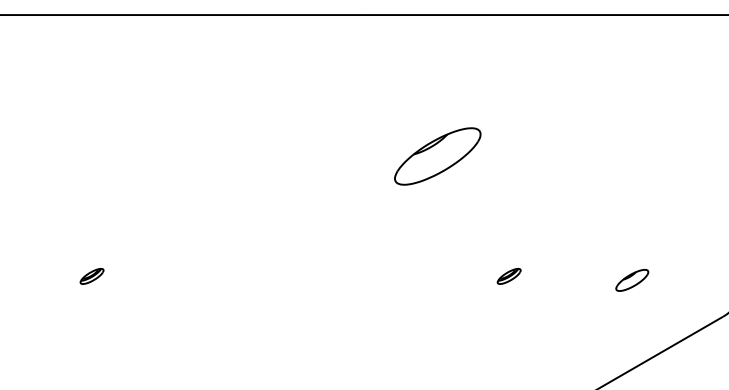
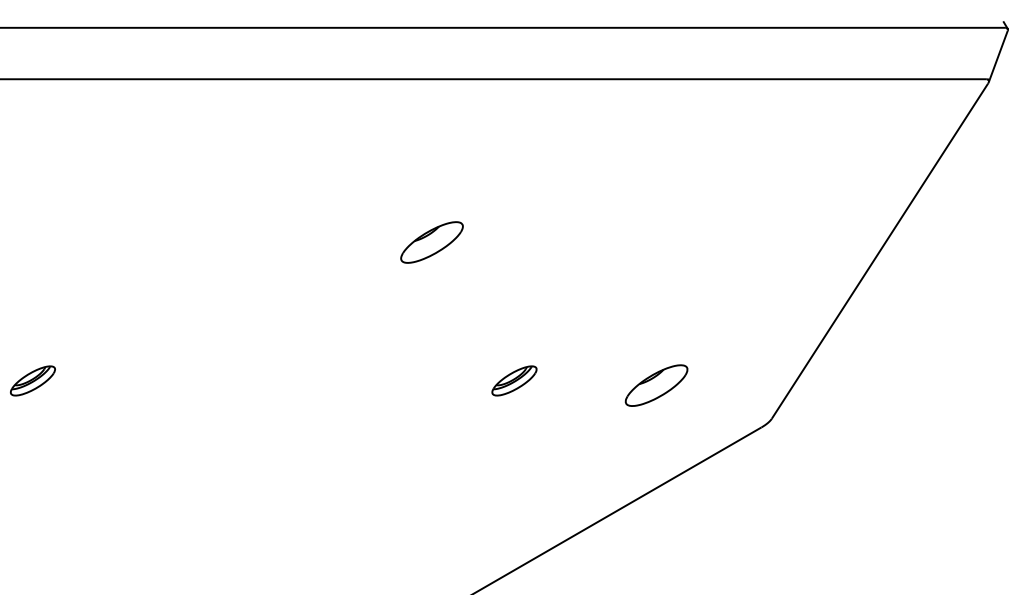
part: (437, 156) -> (431, 242), size x0.62
part: (91, 276) -> (32, 380), size x1.67
part: (509, 276) -> (514, 380), size x1.67
part: (632, 280) -> (656, 385), size x1.67

